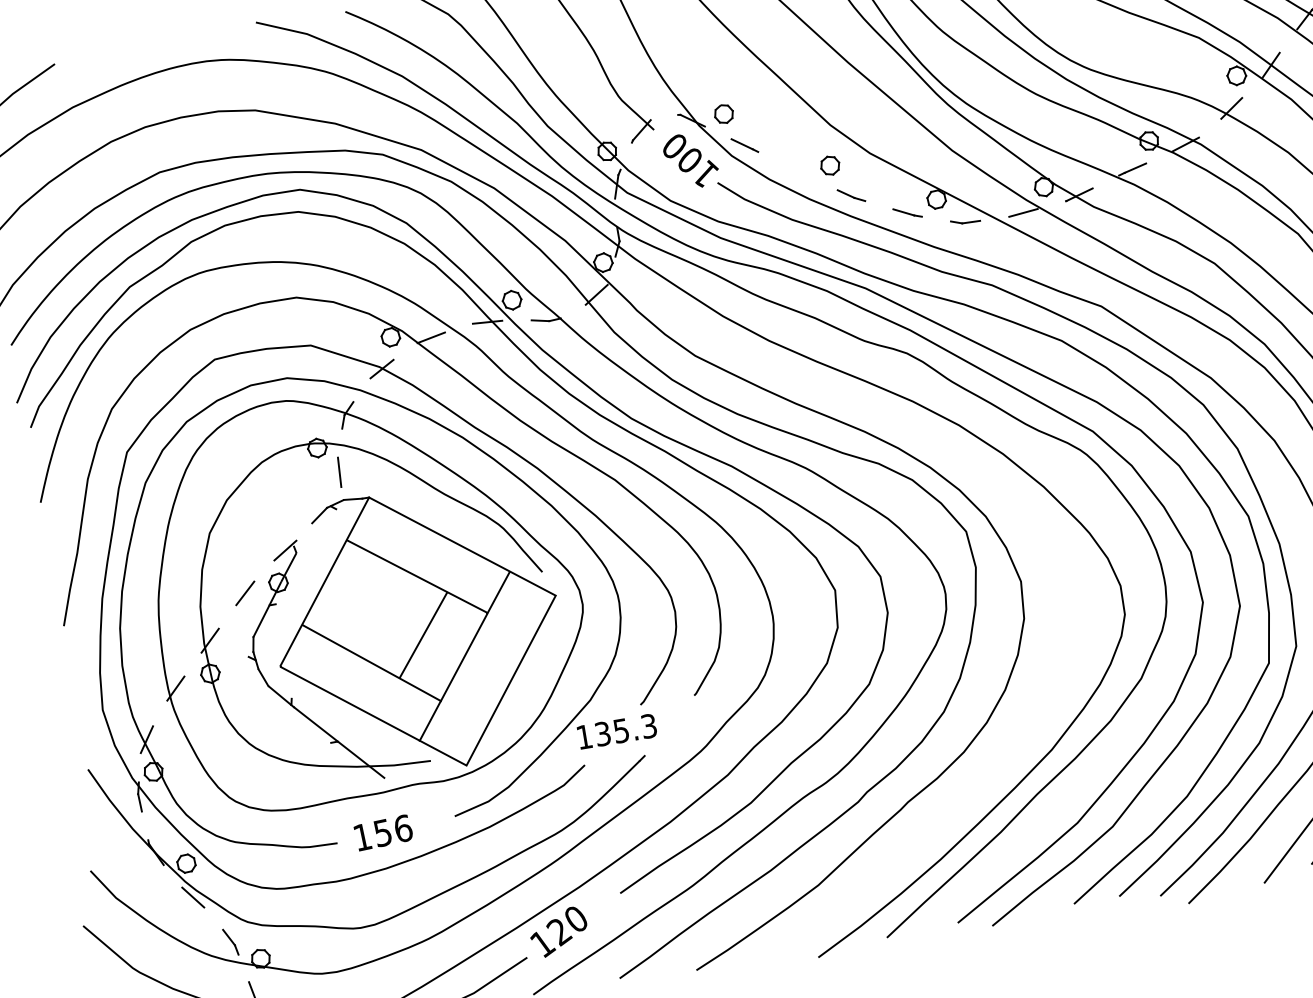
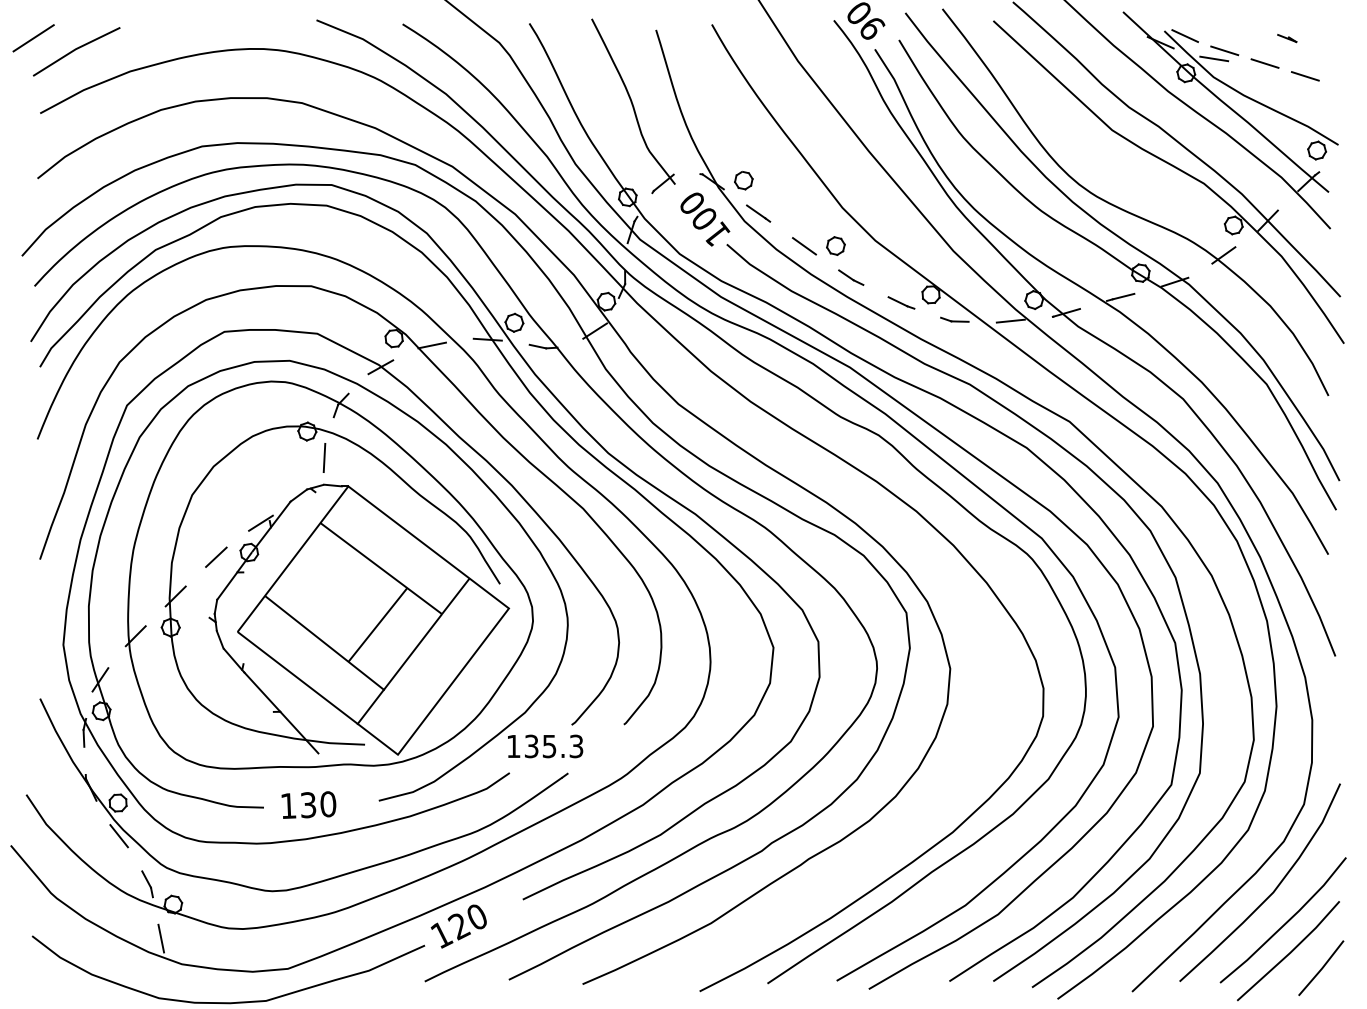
line: (796, 171) -> (803, 246), added
line: (304, 538) -> (280, 514), added
text: (393, 830) -> (318, 804), 156 -> 130

